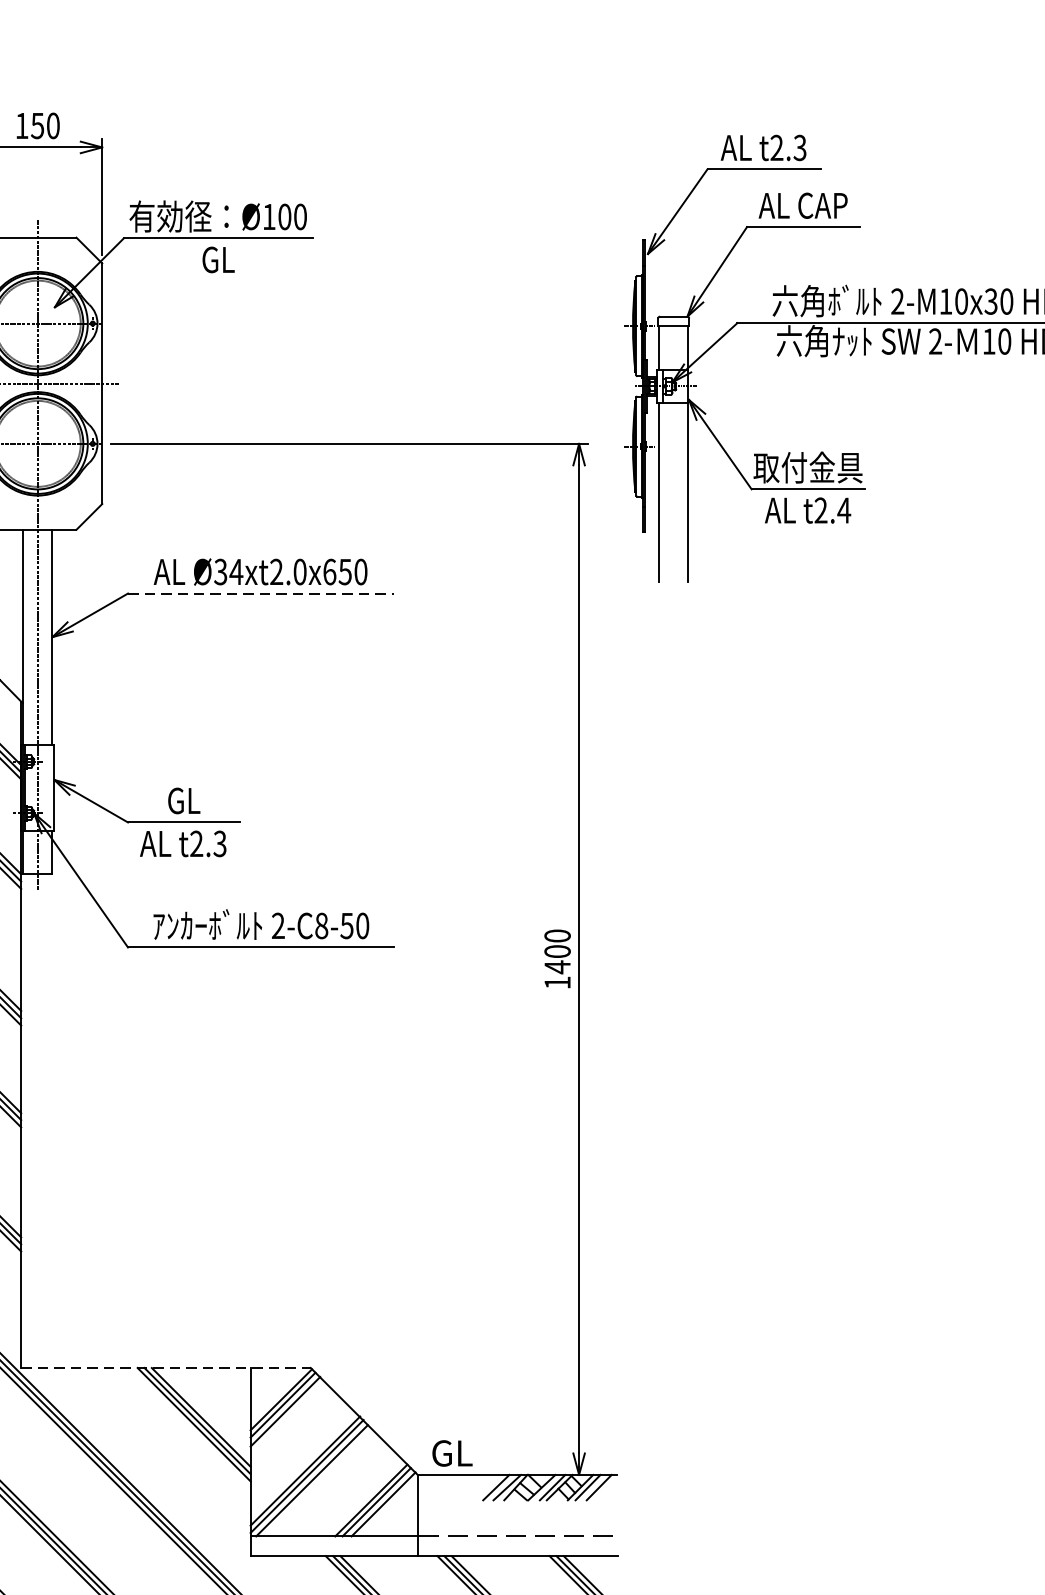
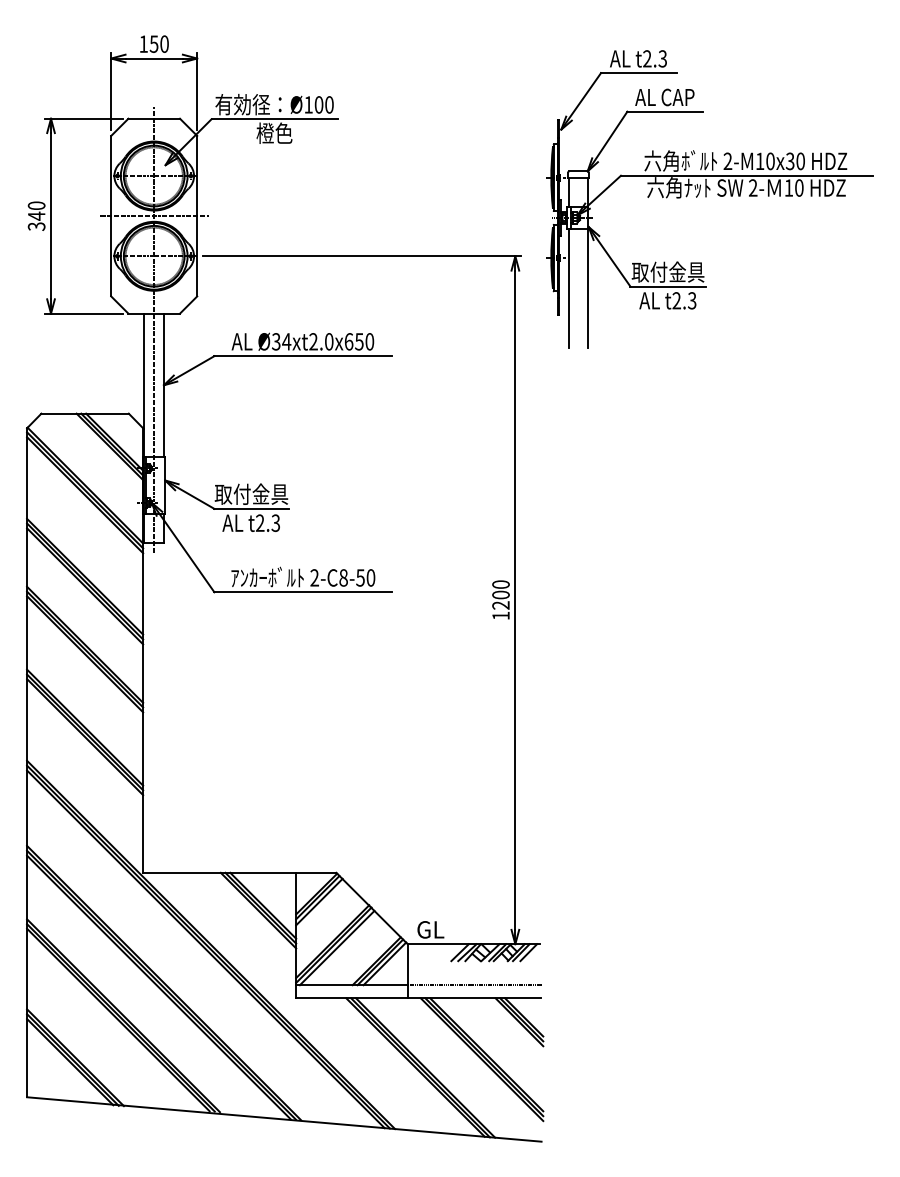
text: (218, 258) -> (274, 132), GL -> 橙色
text: (843, 510) -> (691, 300), t2.4 -> t2.3
line: (261, 594) -> (303, 356), dashed -> solid
text: (183, 799) -> (251, 493), GL -> 取付金具
text: (556, 967) -> (500, 605), 1400 -> 1200
line: (165, 1367) -> (239, 872), dashed -> solid

